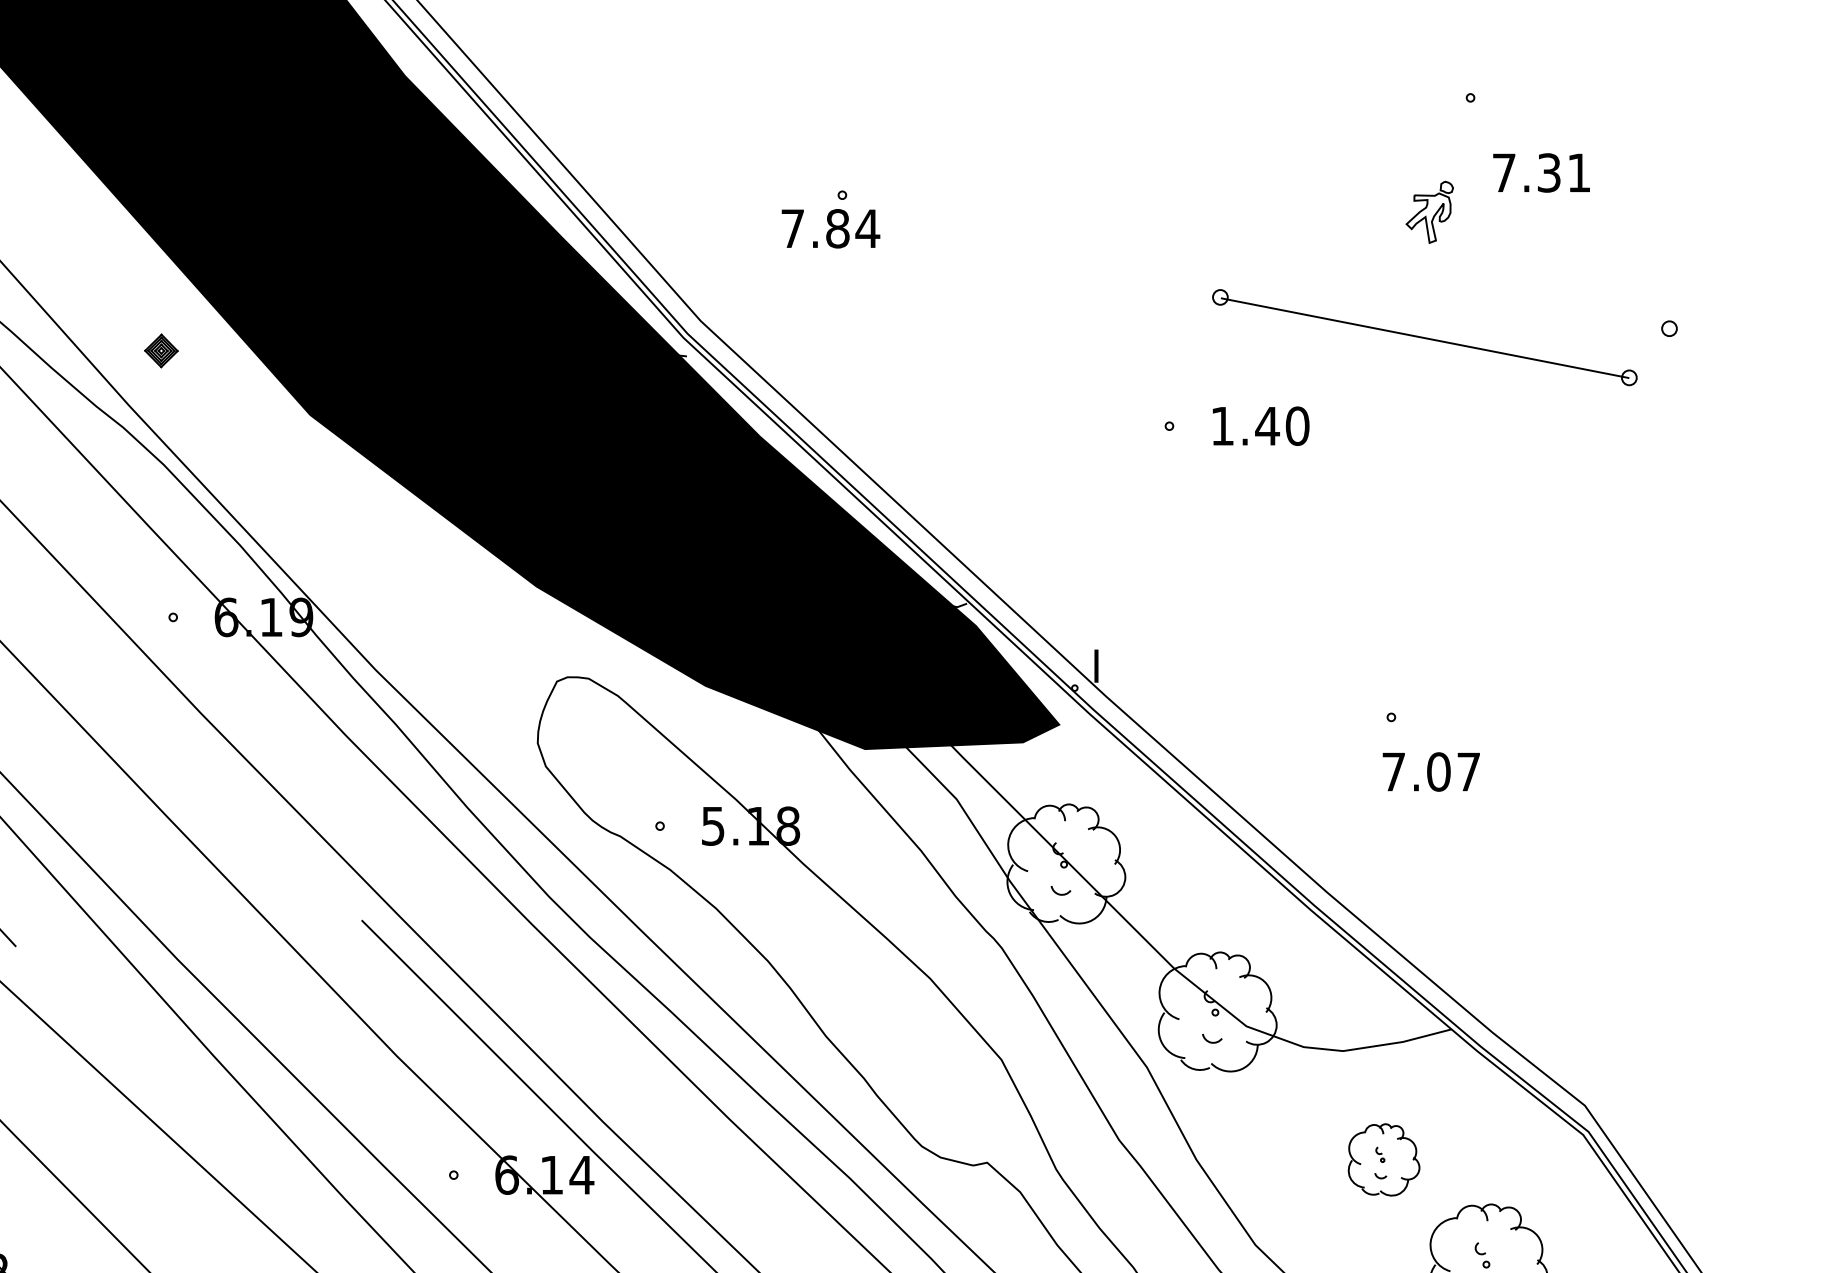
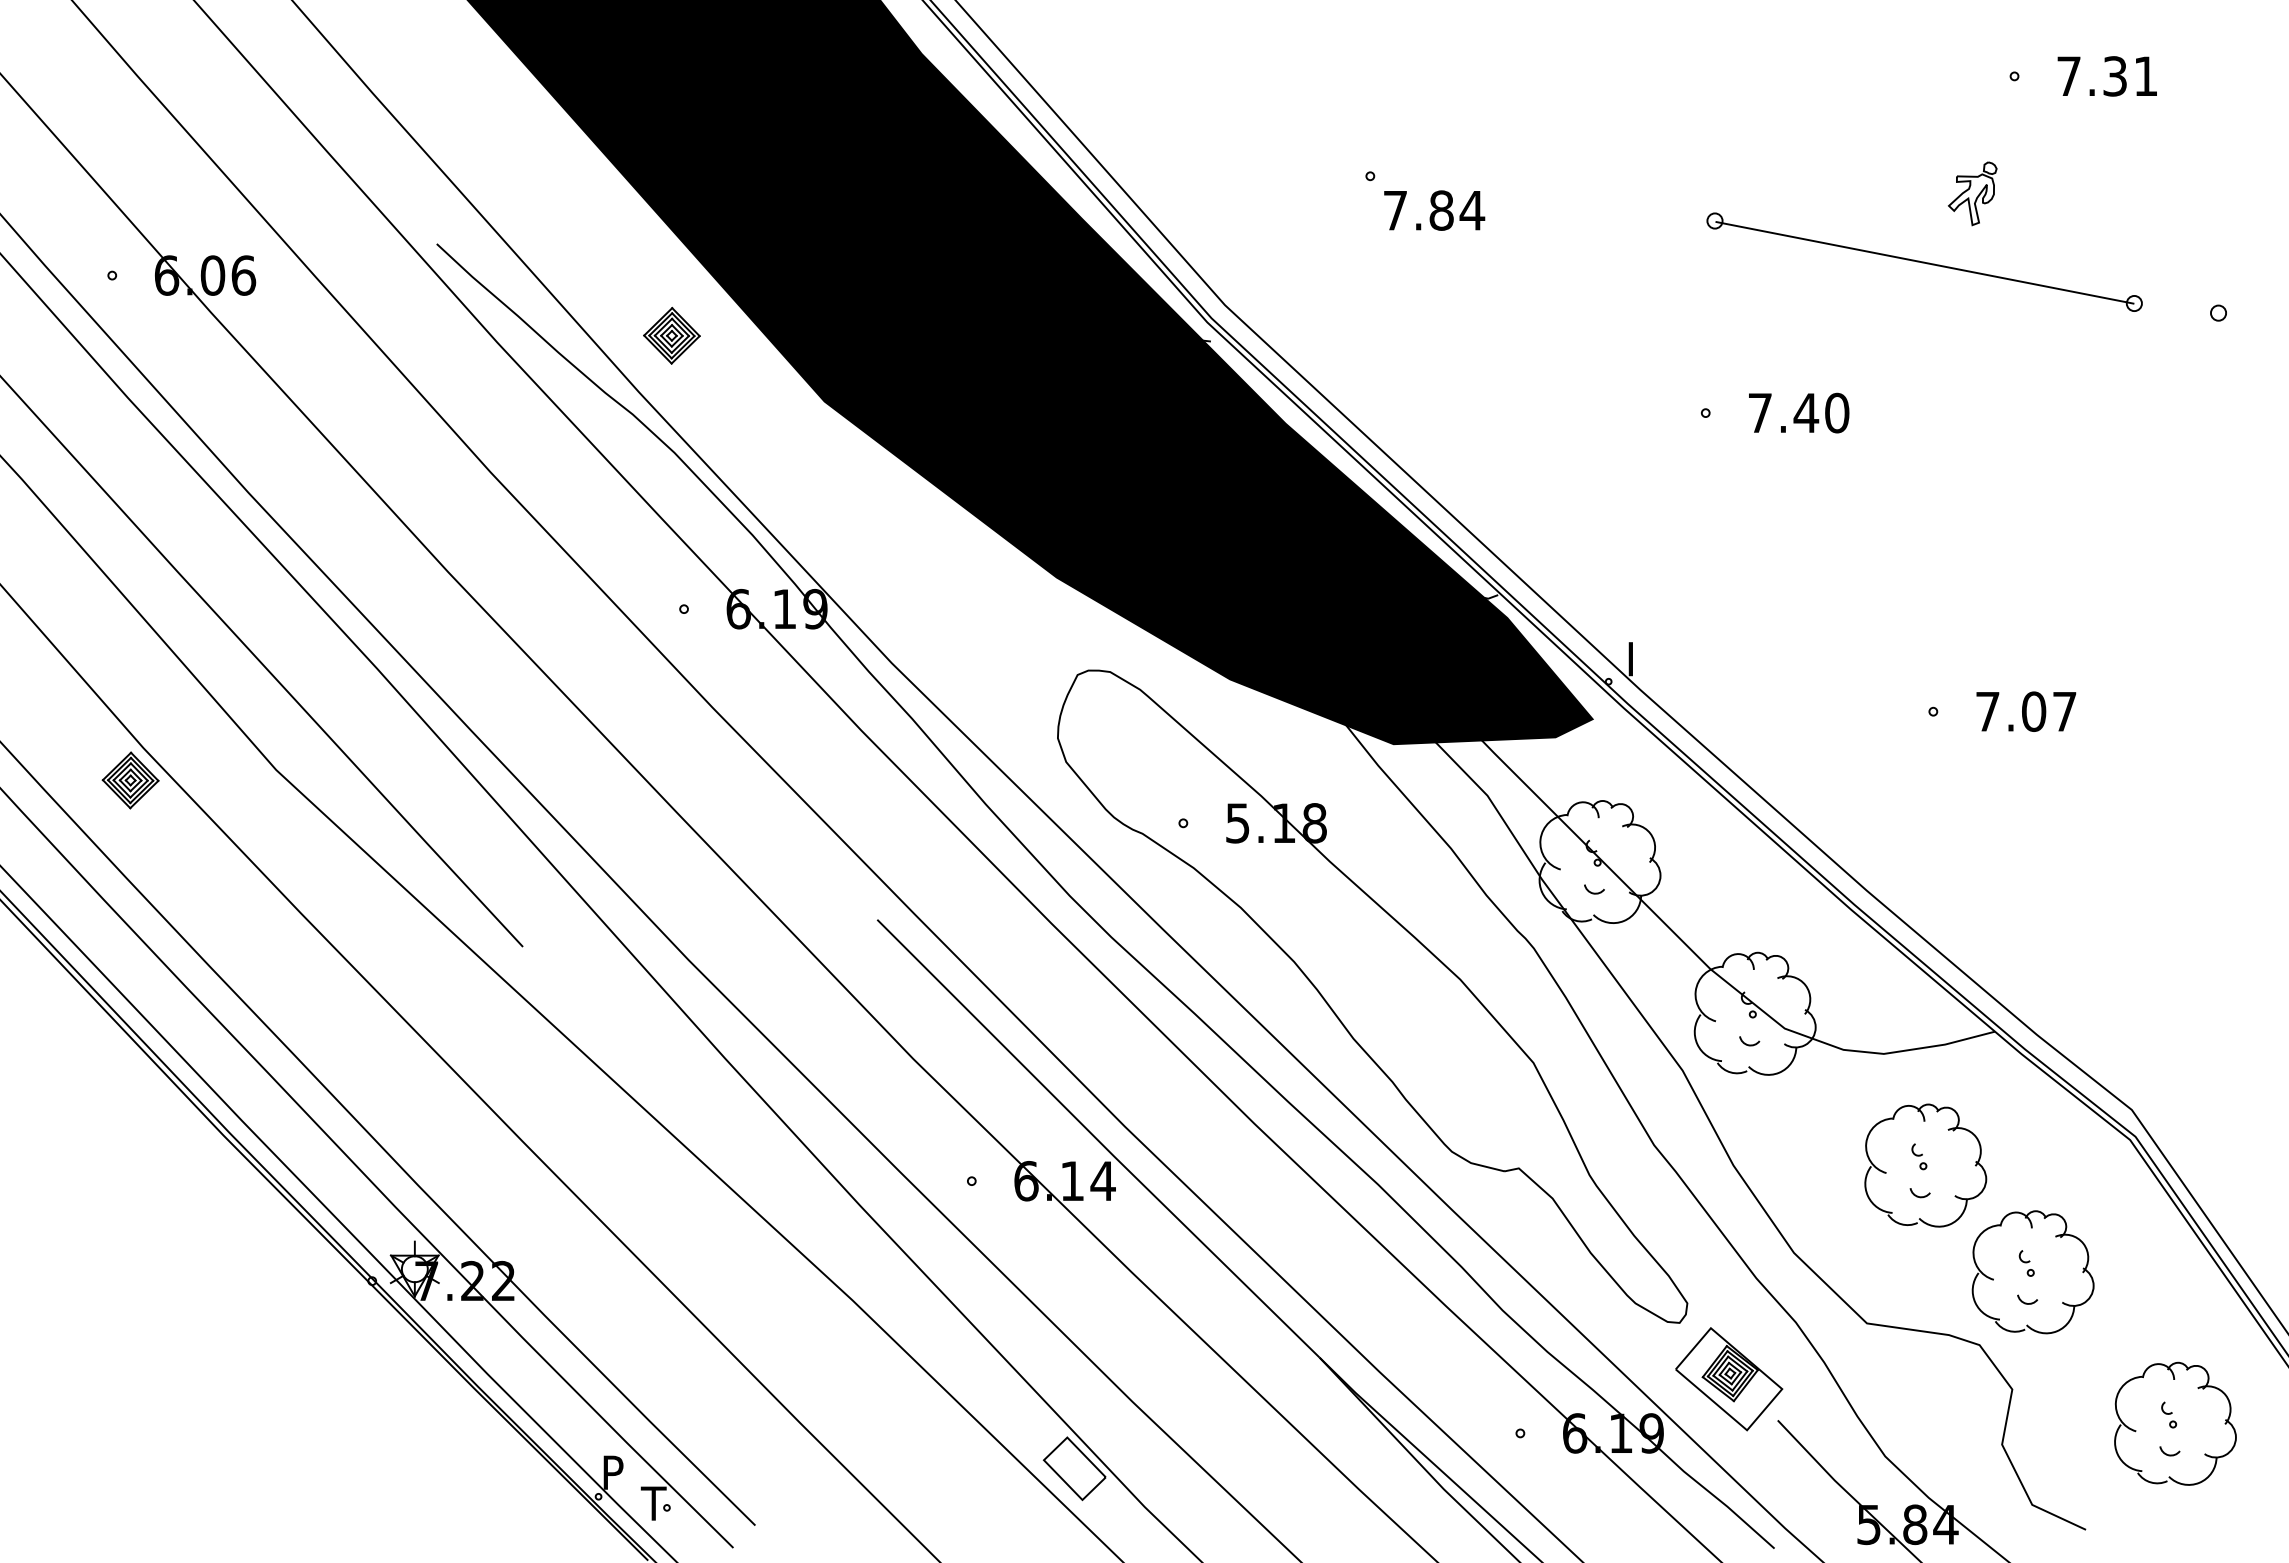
text: (1540, 173) -> (2106, 76), moved
text: (830, 228) -> (1434, 210), moved
part: (1424, 336) -> (1924, 261), moved
part: (160, 350) -> (671, 335), size x1.67
text: (1222, 425) -> (1760, 412), 1.40 -> 7.40
text: (1431, 771) -> (2026, 711), moved
part: (1383, 1159) -> (1925, 1165), size x1.67

